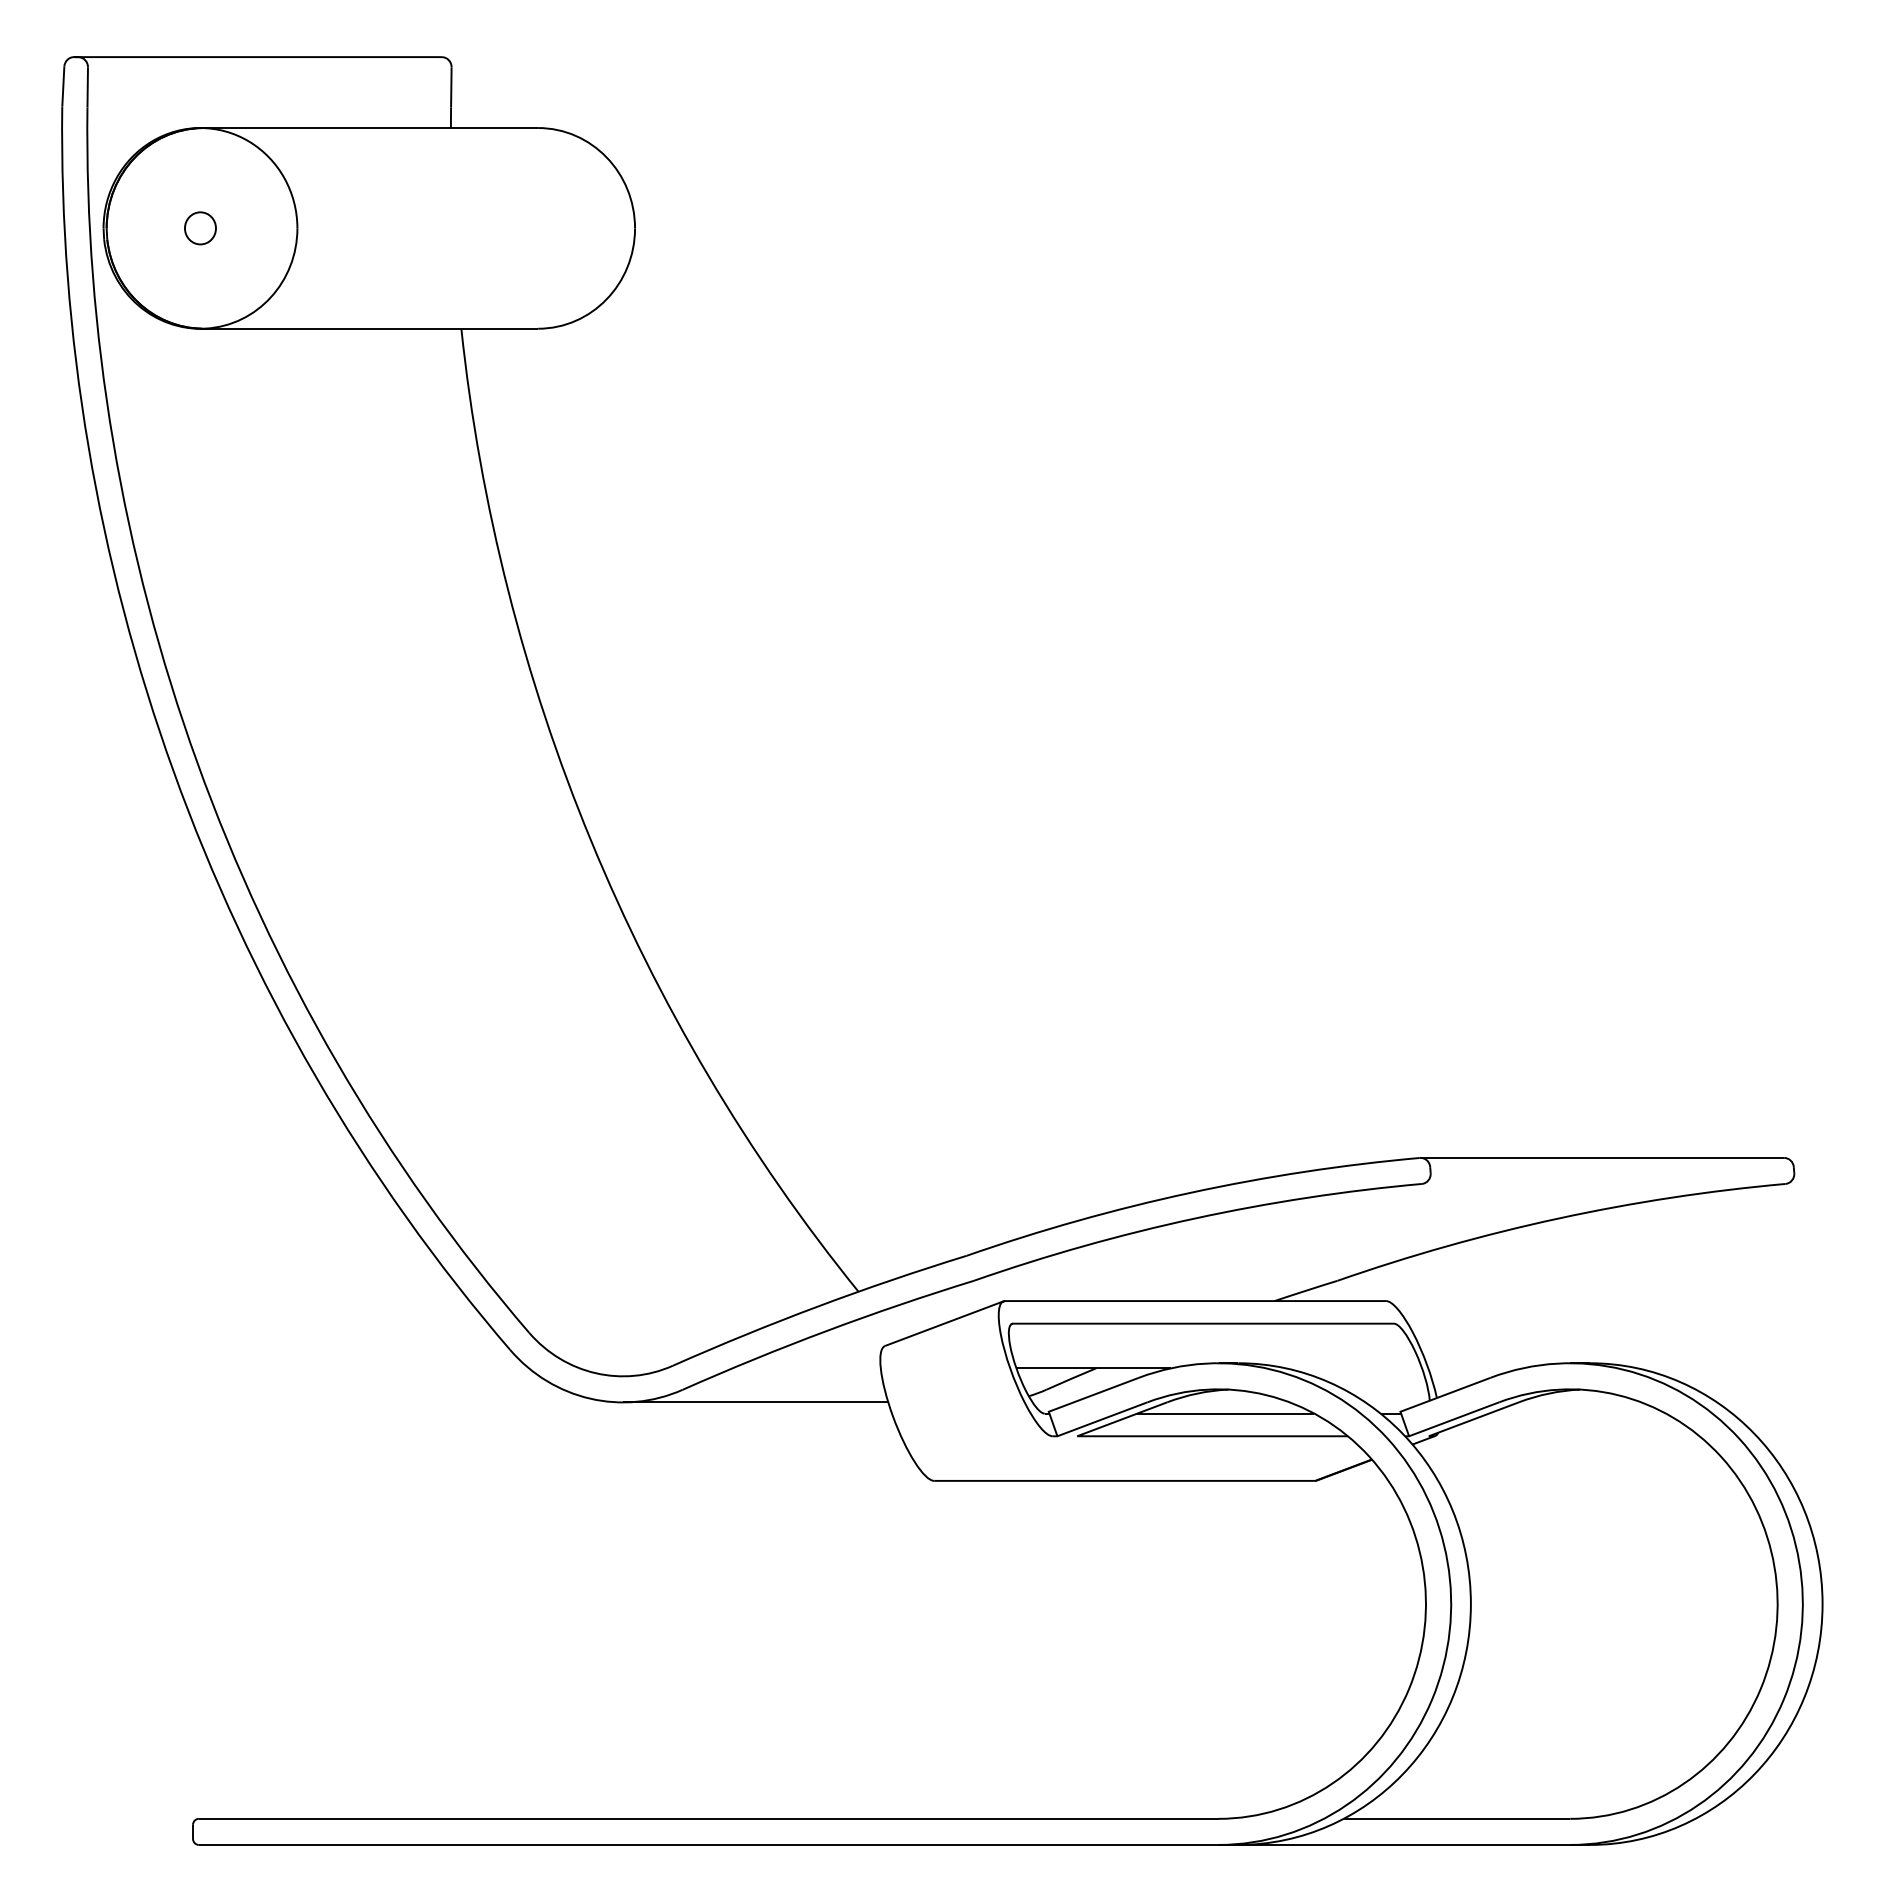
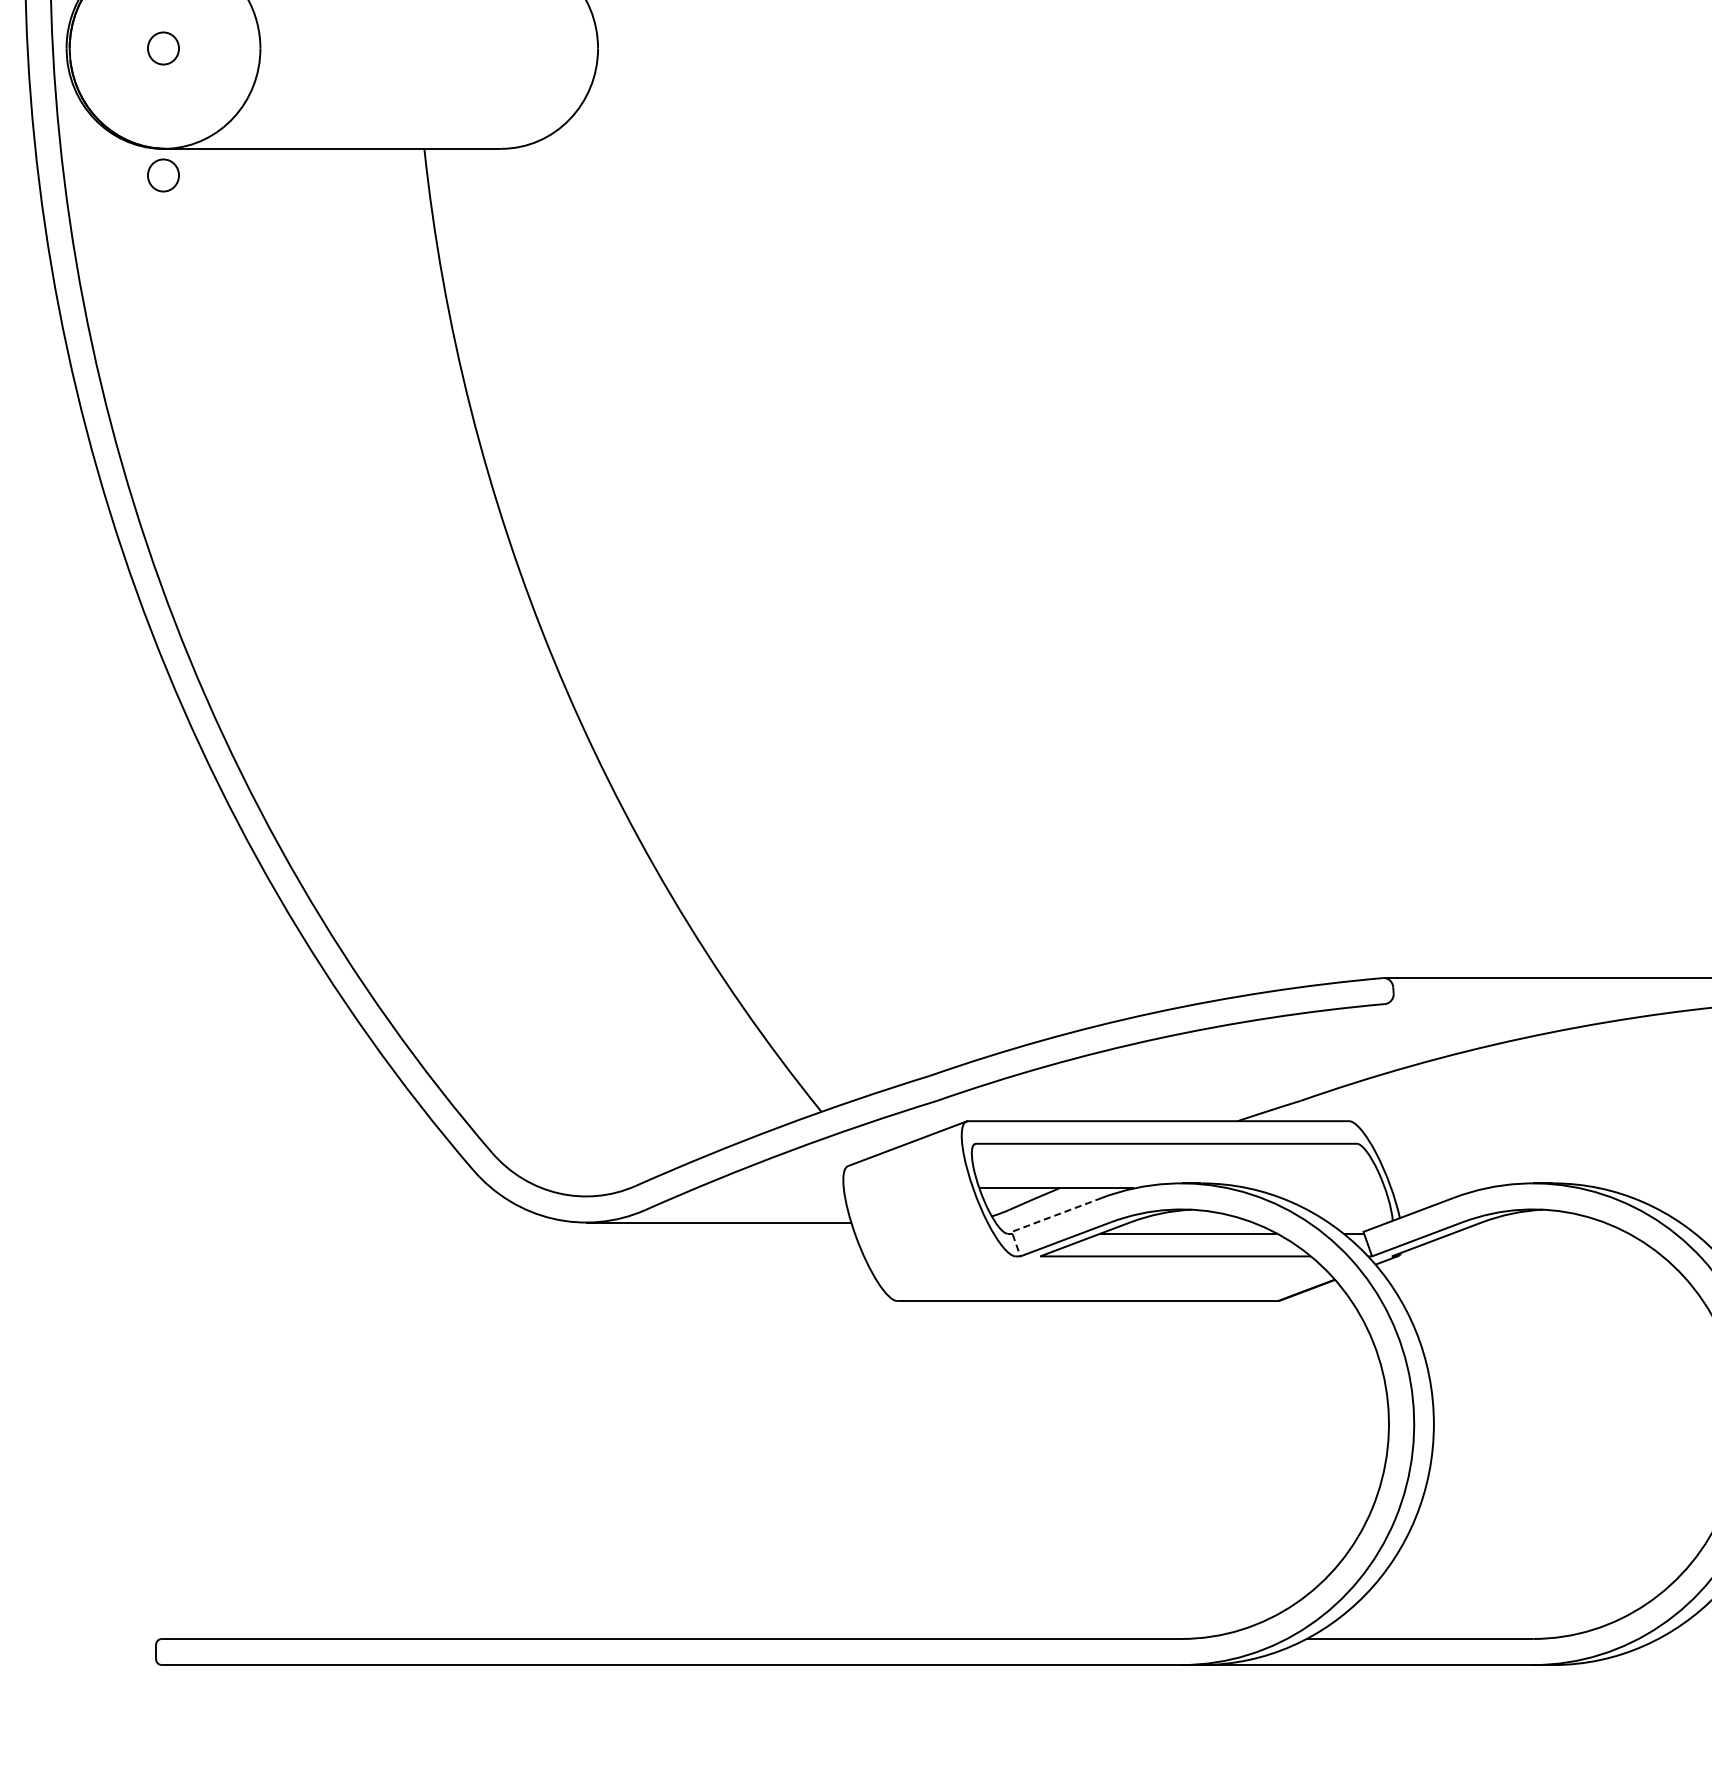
part: (200, 355) -> (163, 175), added
line: (1081, 1399) -> (1044, 1219), solid -> dashed

